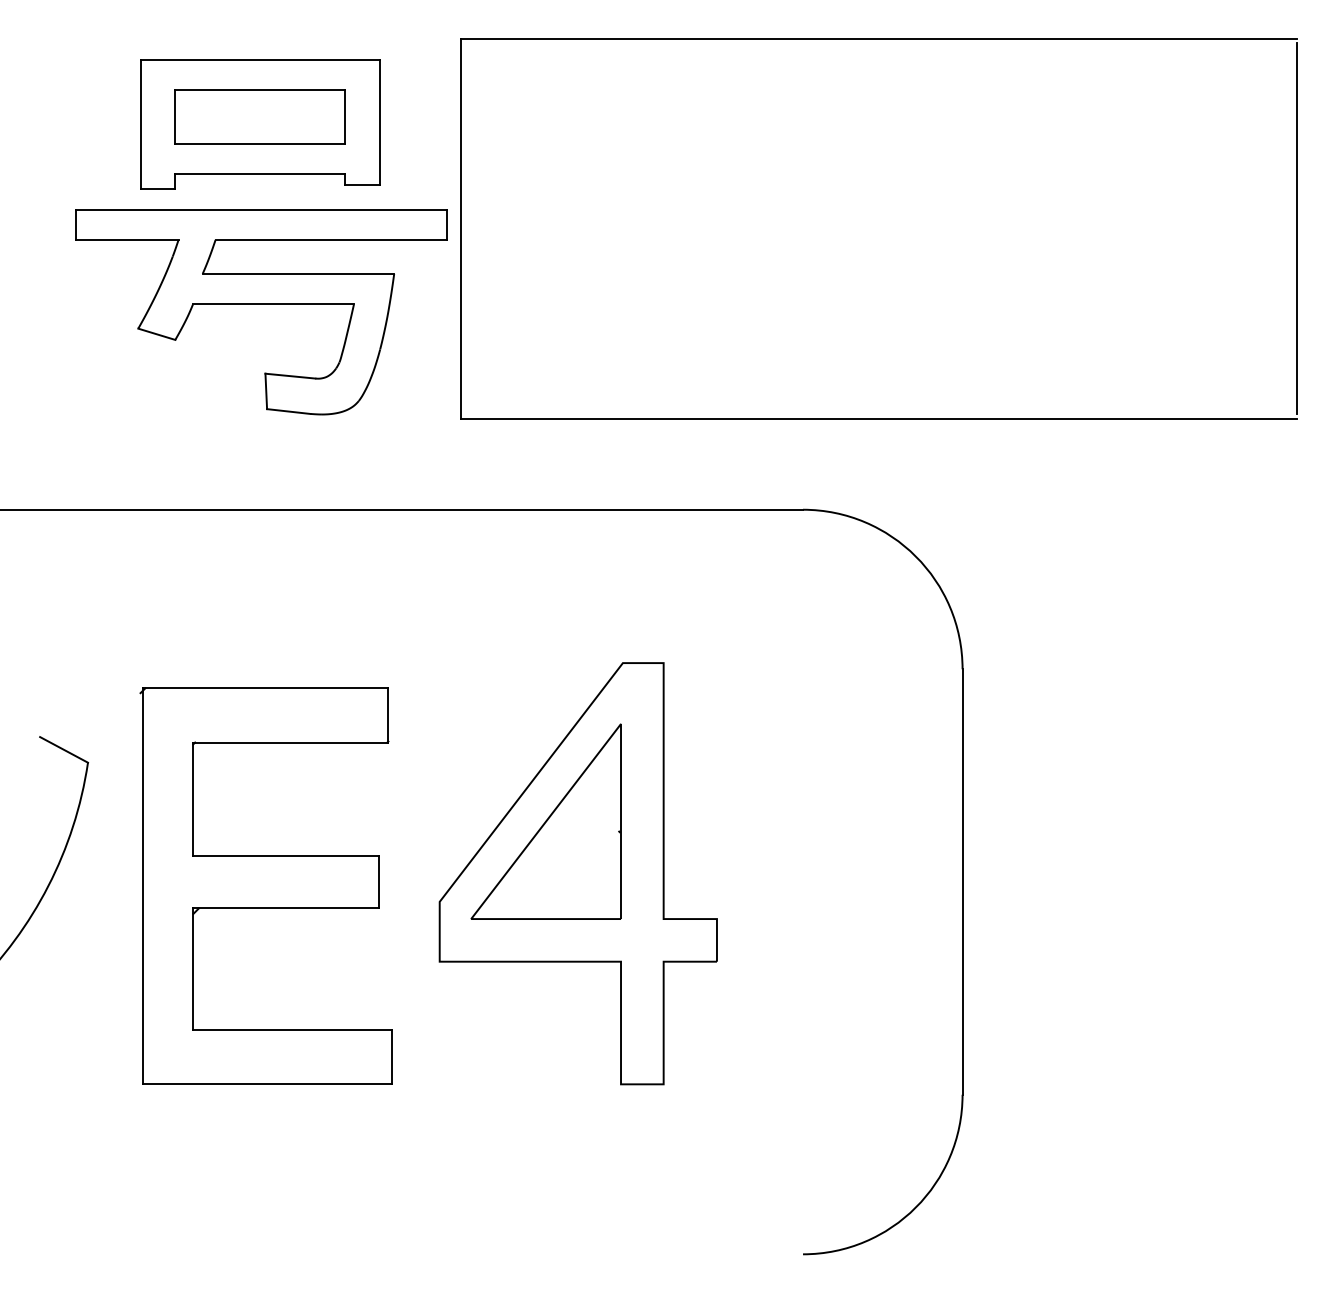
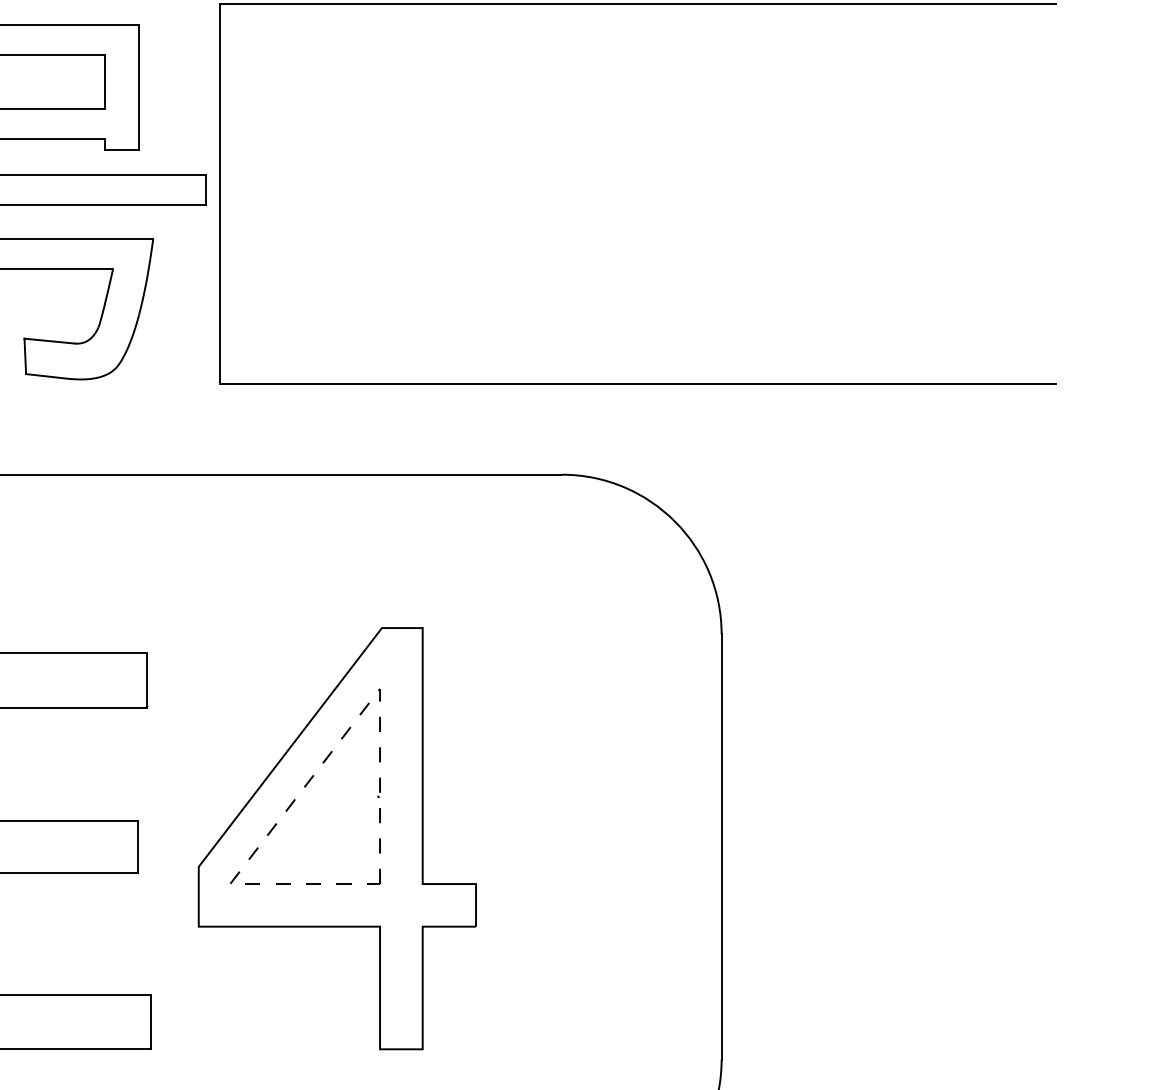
line: (1296, 228) -> (1055, 193), removed
line: (560, 803) -> (319, 768), solid -> dashed

